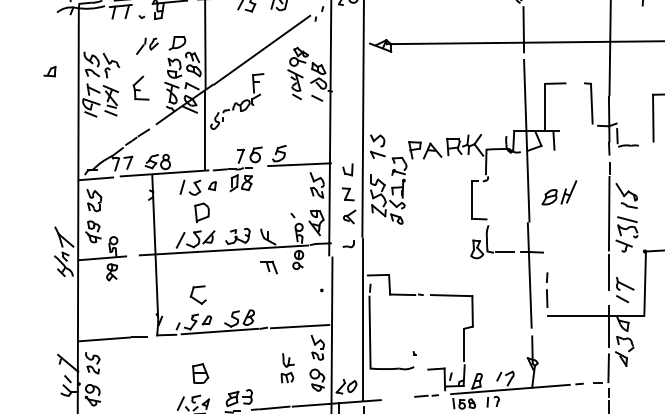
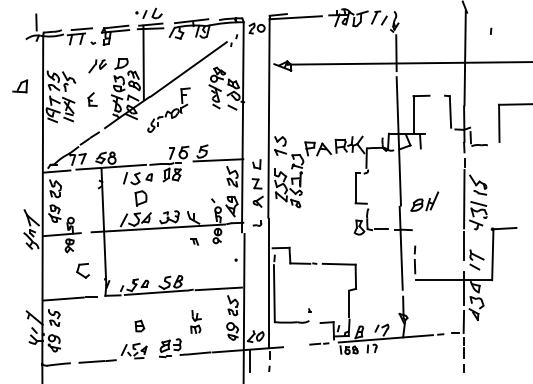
part: (50, 71) -> (20, 86), size x1.6
part: (140, 88) -> (92, 99), size x0.7
line: (205, 130) -> (143, 133), removed
part: (559, 192) -> (424, 201), moved
part: (269, 266) -> (194, 241), size x0.6
part: (197, 294) -> (82, 270), moved
part: (287, 367) -> (195, 321), moved
part: (200, 372) -> (139, 325), size x0.7

